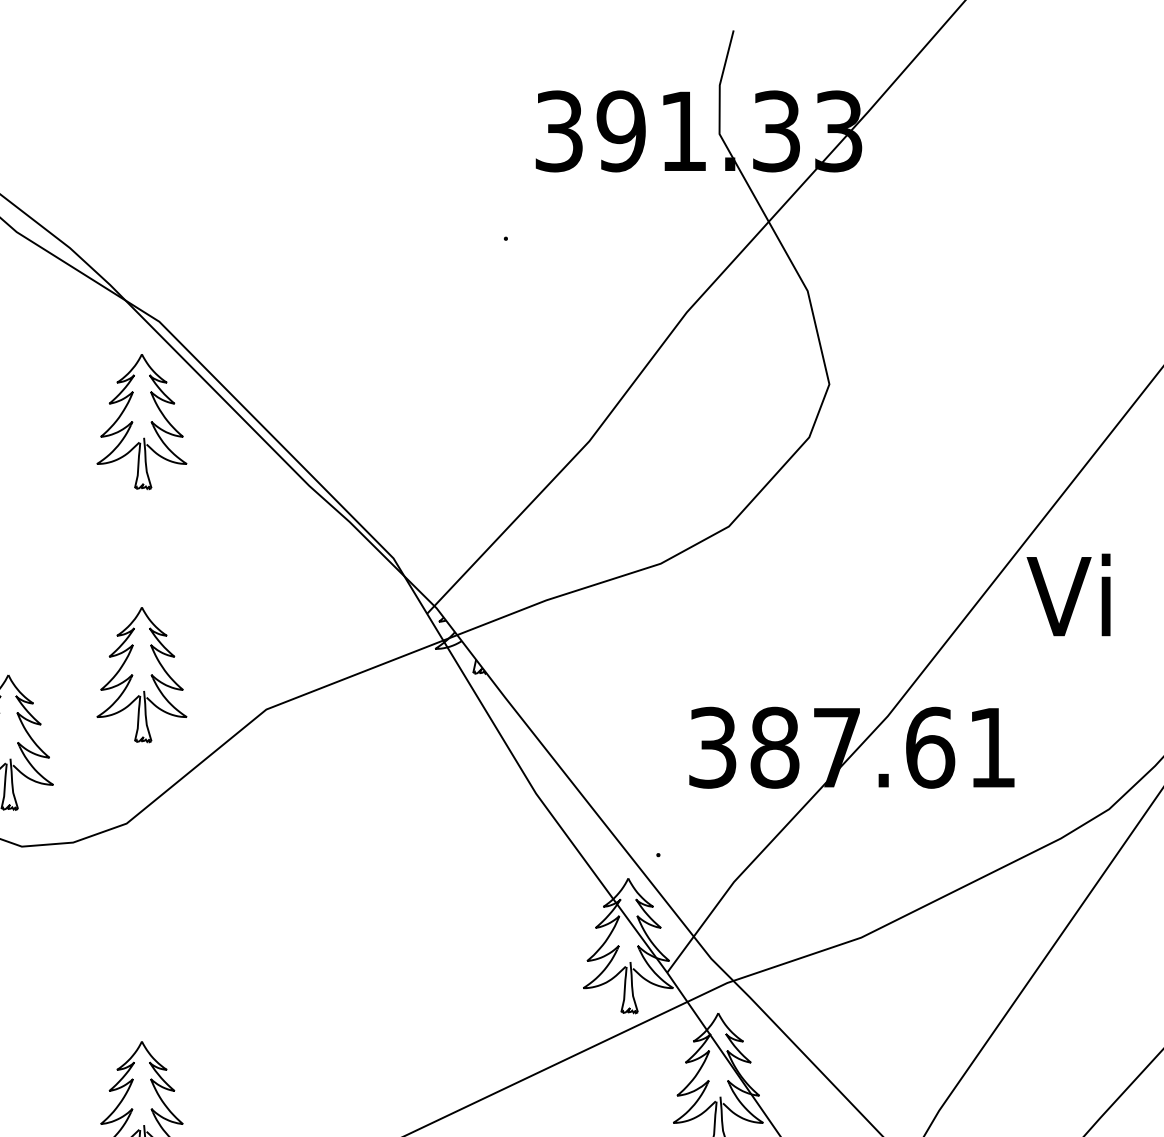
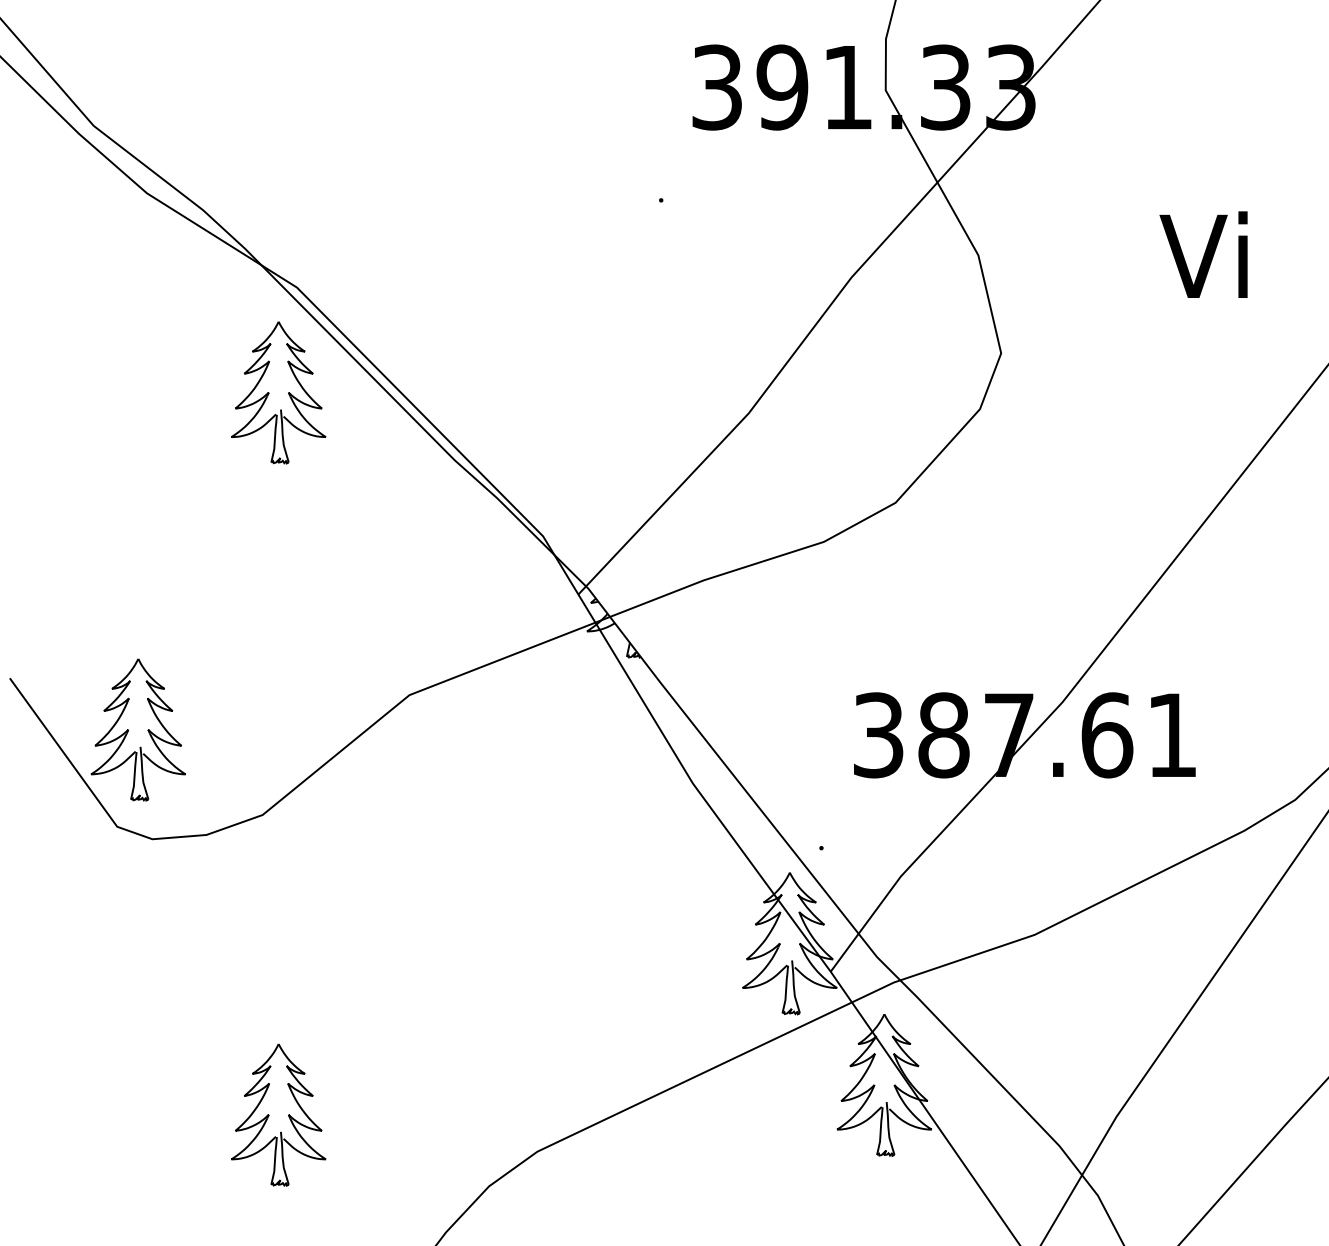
text: (1068, 594) -> (1203, 254), moved
part: (141, 674) -> (278, 658), removed

